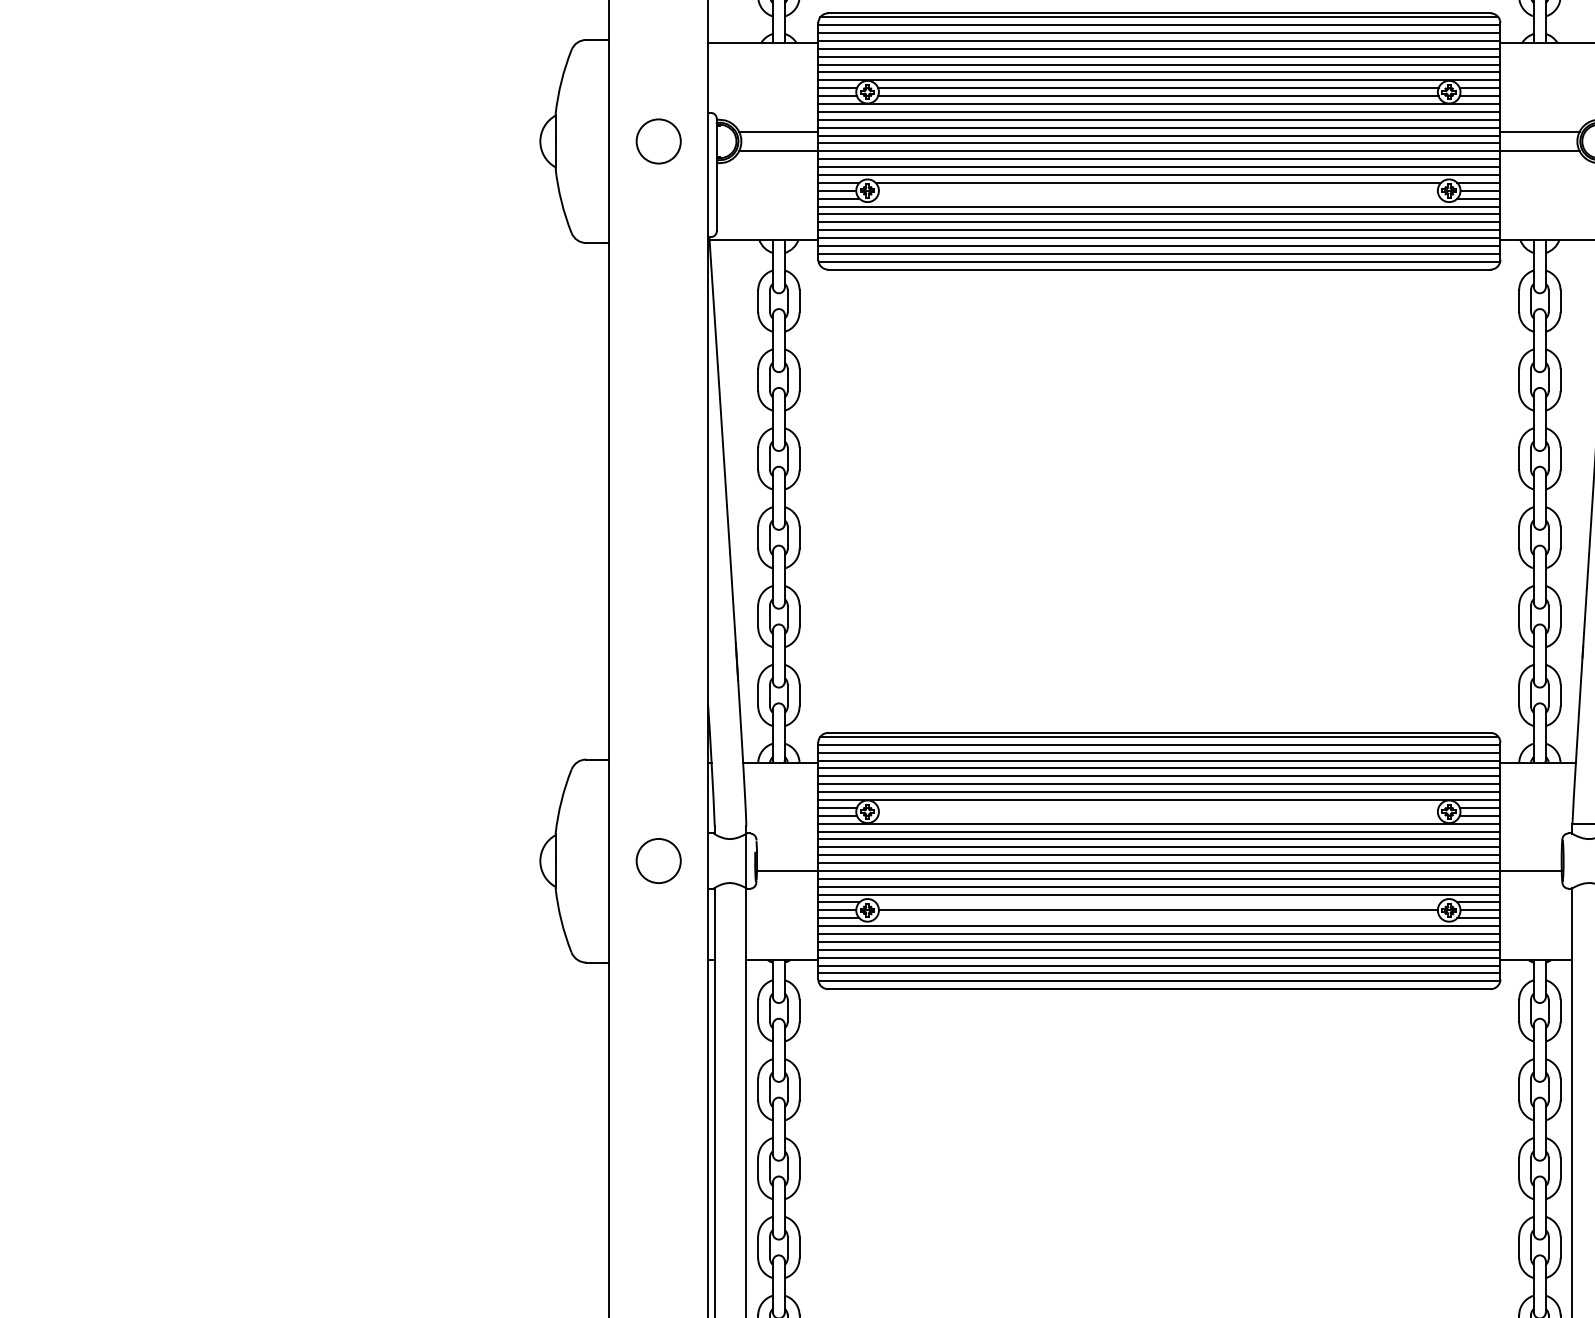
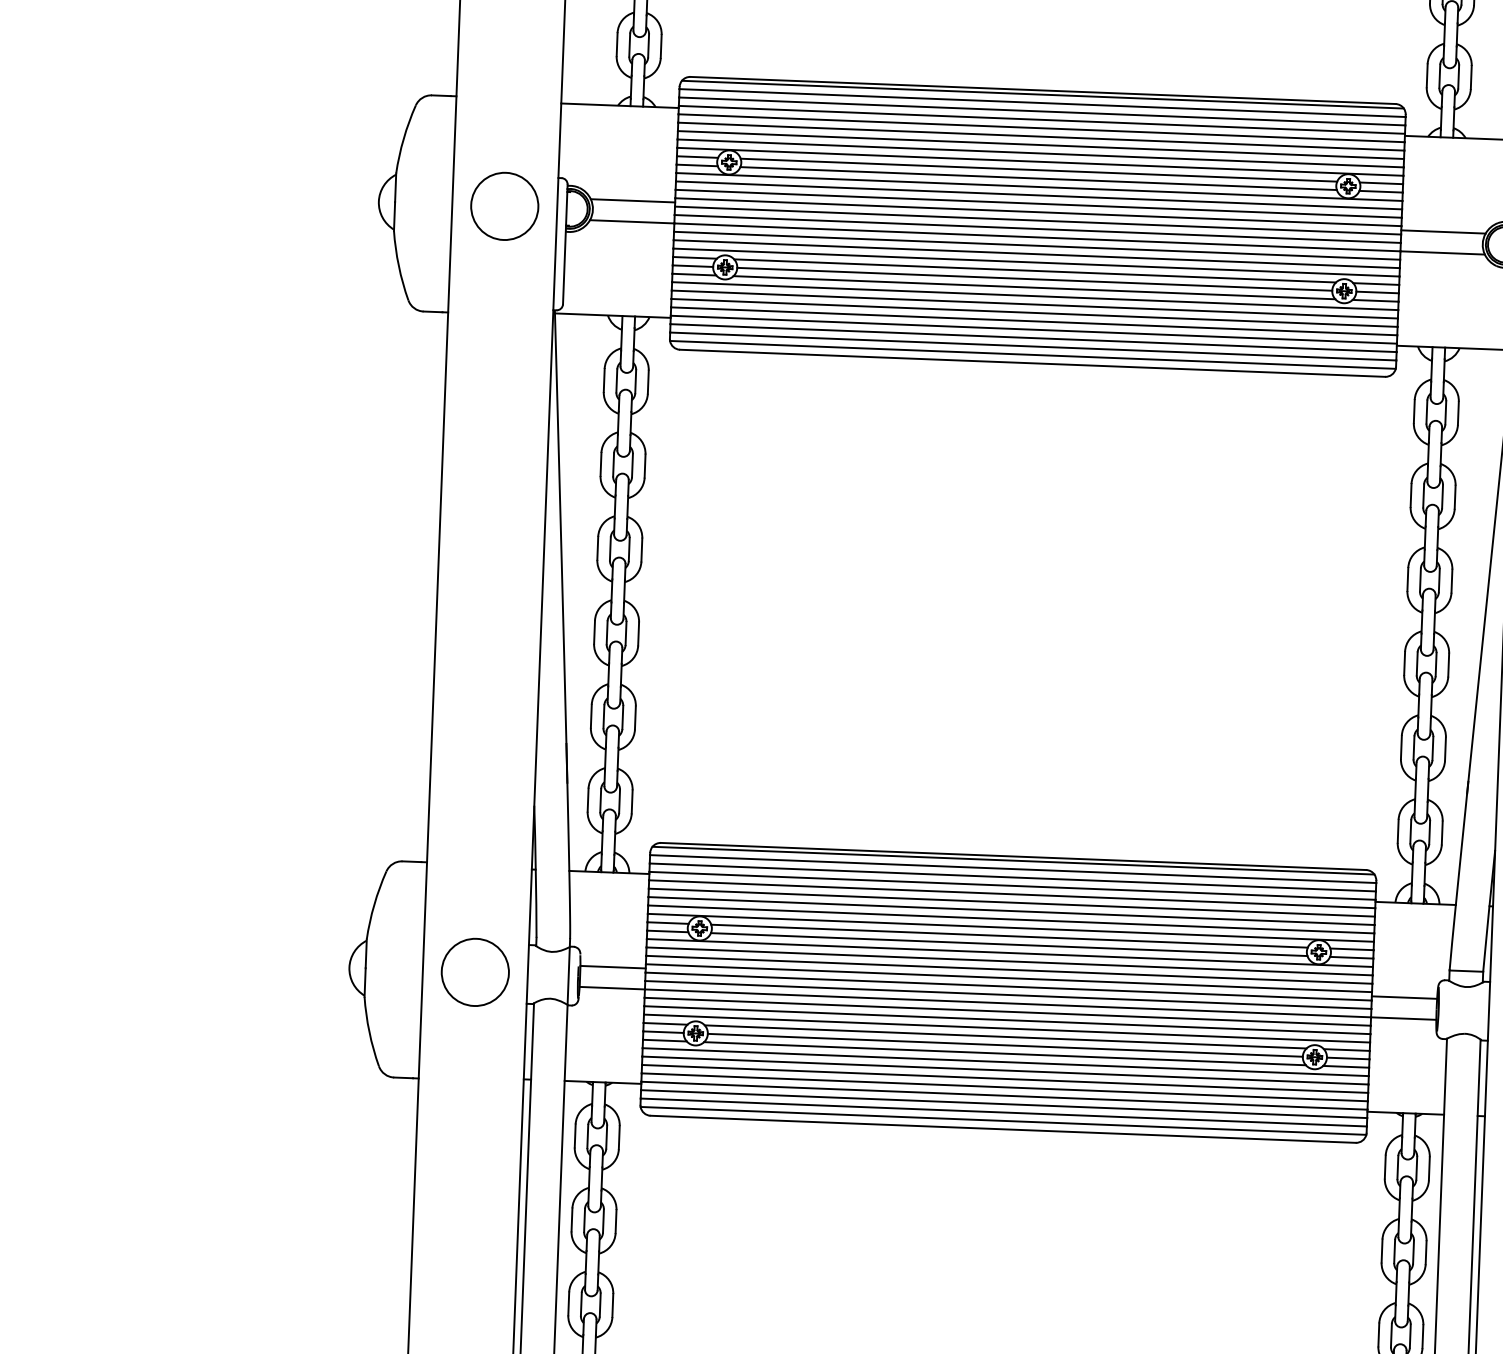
circle: (658, 141) -> (504, 206), size x1.43
line: (1157, 190) -> (1033, 278), added
line: (1158, 198) -> (1034, 287), added
line: (1158, 807) -> (1009, 935), added
line: (1158, 815) -> (1009, 944), added
line: (787, 851) -> (612, 967), added
line: (1530, 851) -> (1403, 997), added
circle: (658, 860) -> (475, 971), size x1.43
line: (1158, 902) -> (1005, 1036), added
line: (1158, 918) -> (1005, 1053), added

